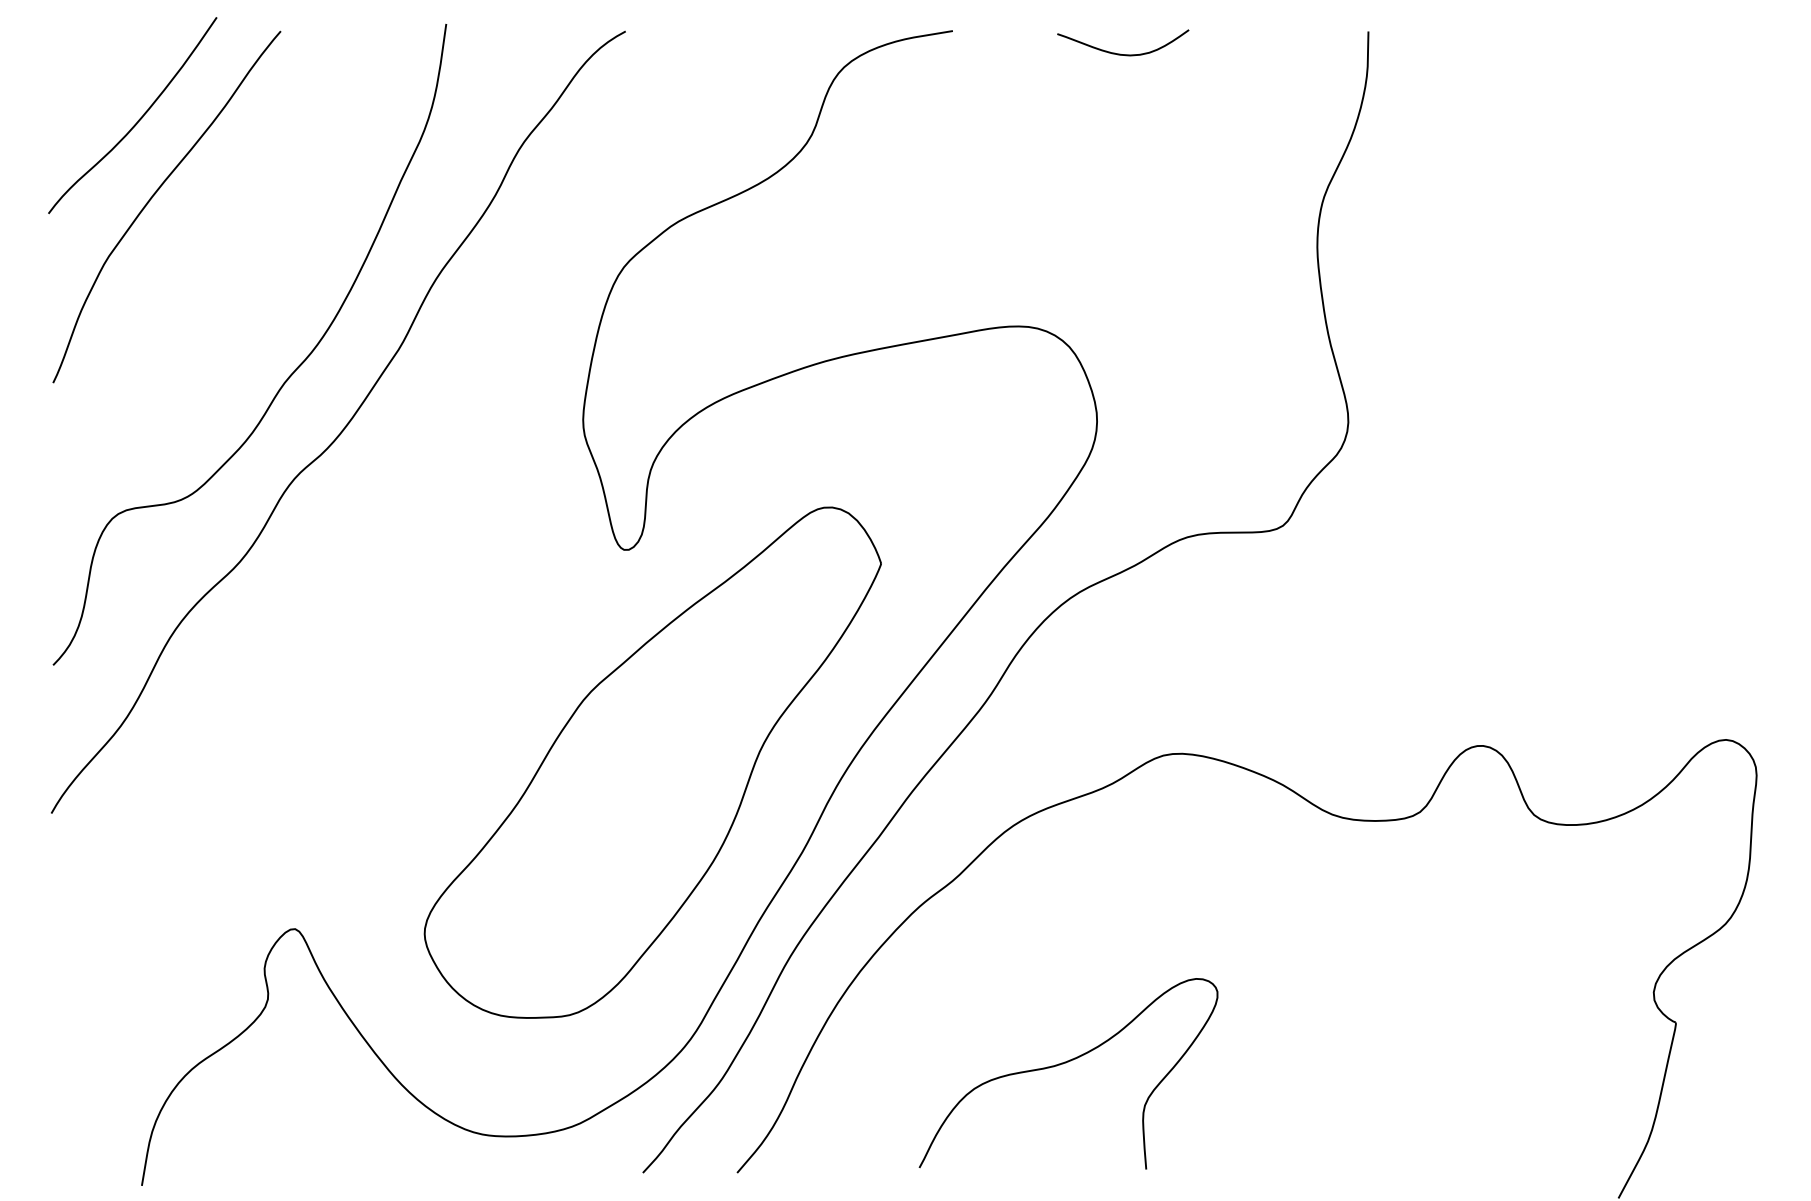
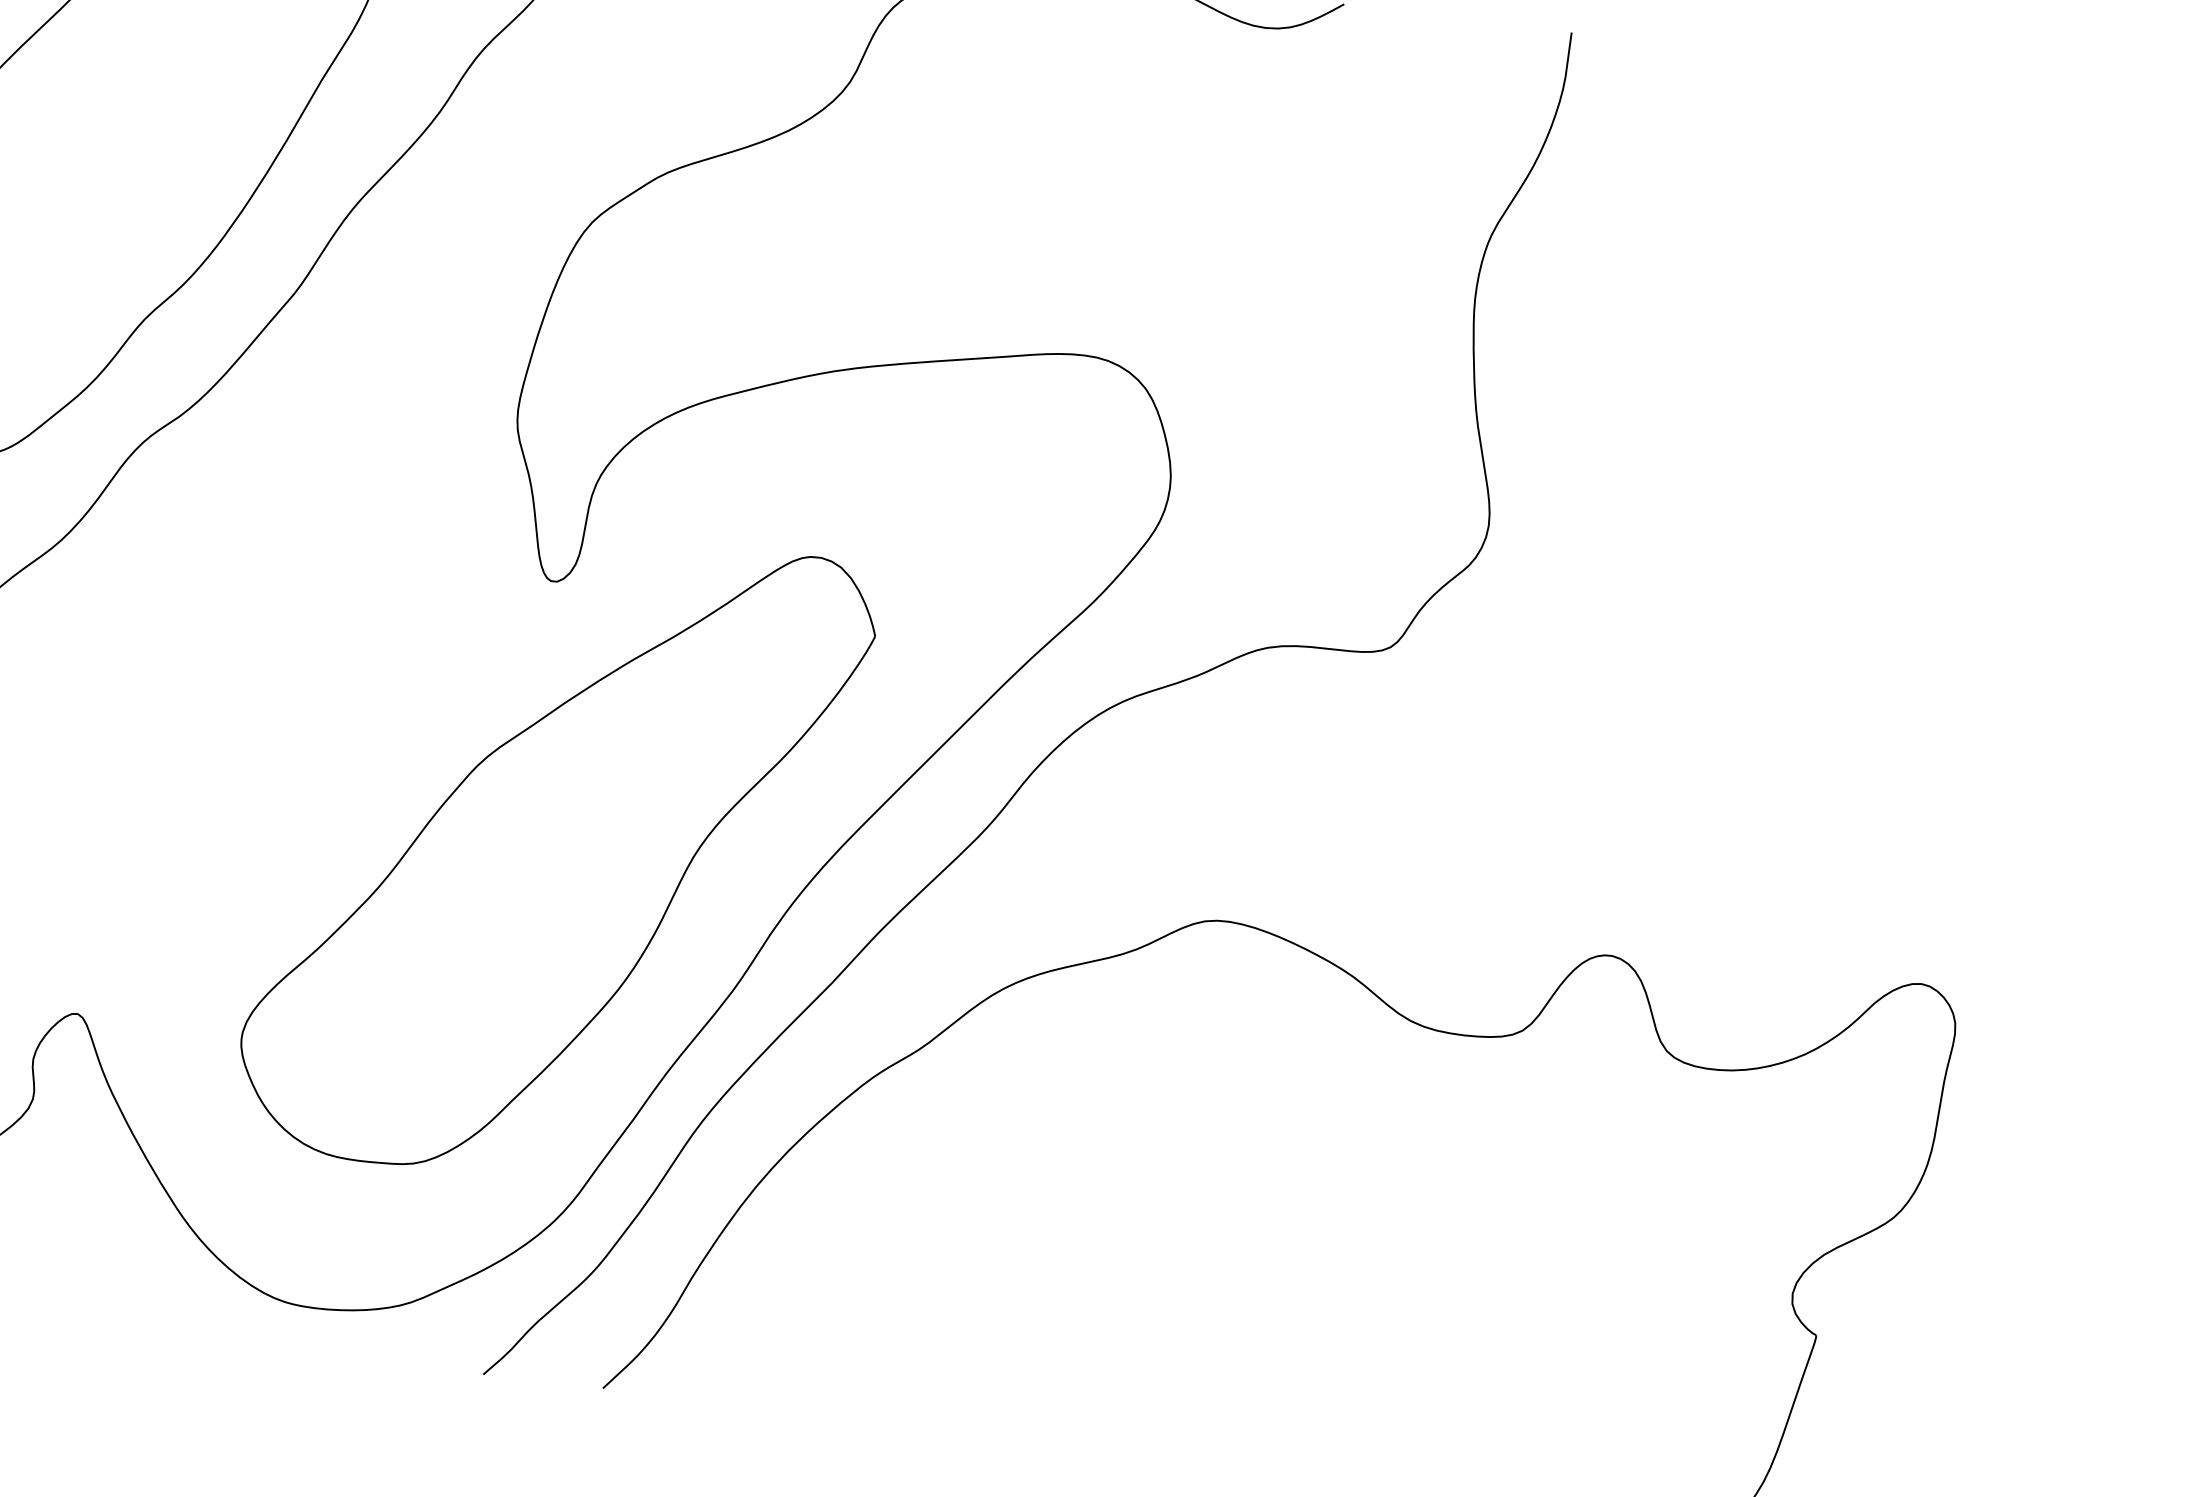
curve: (1066, 1063) -> (1036, 1297), removed

